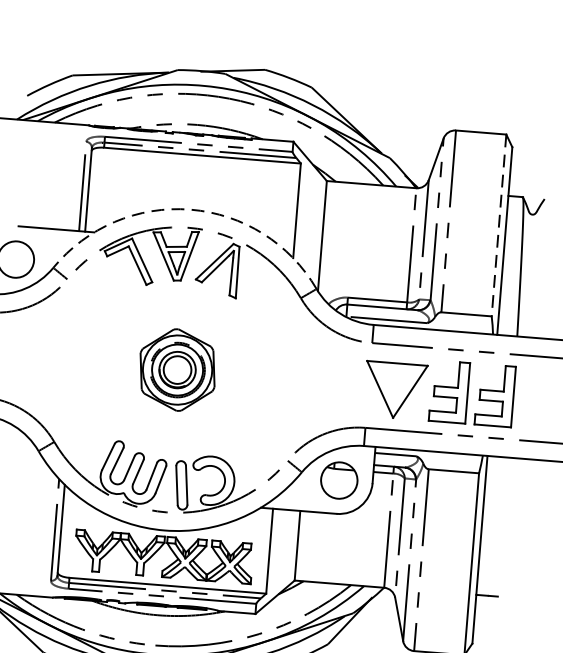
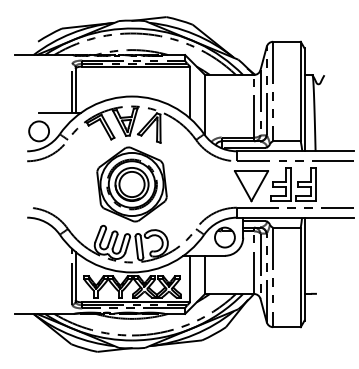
arc: (191, 209) -> (132, 96), dashed -> solid
line: (498, 225) -> (300, 91), dashed -> solid
part: (176, 370) -> (131, 184), size x1.67

